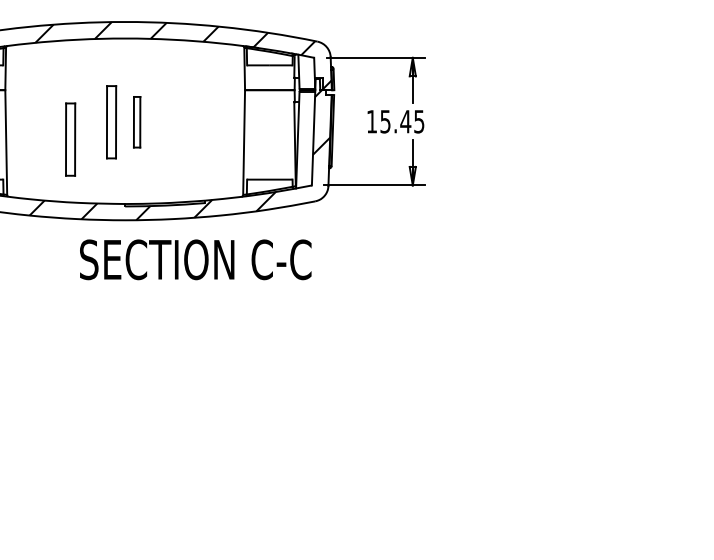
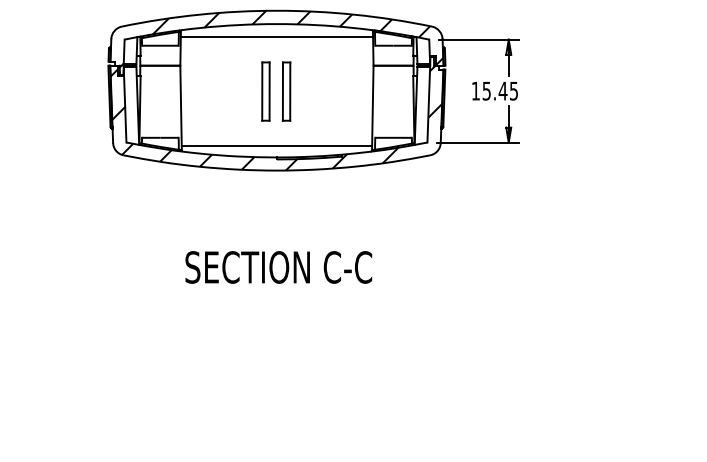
line: (124, 55) -> (276, 37), added
part: (137, 122) -> (286, 91), size x1.43
part: (70, 139) -> (232, 105), removed
line: (124, 190) -> (276, 146), added
text: (195, 259) -> (278, 267), moved

